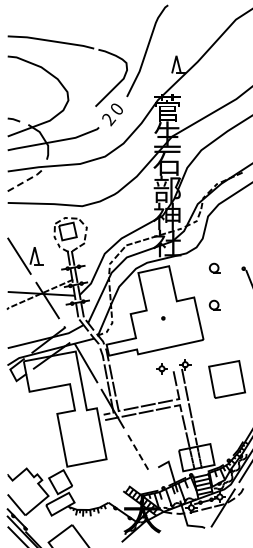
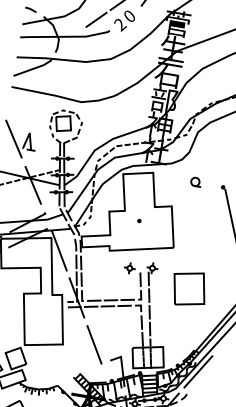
line: (83, 118) -> (96, 19), added
line: (27, 180) -> (33, 69), dashed -> solid
part: (214, 304) -> (189, 216), removed
line: (139, 454) -> (94, 345), dashed -> solid

